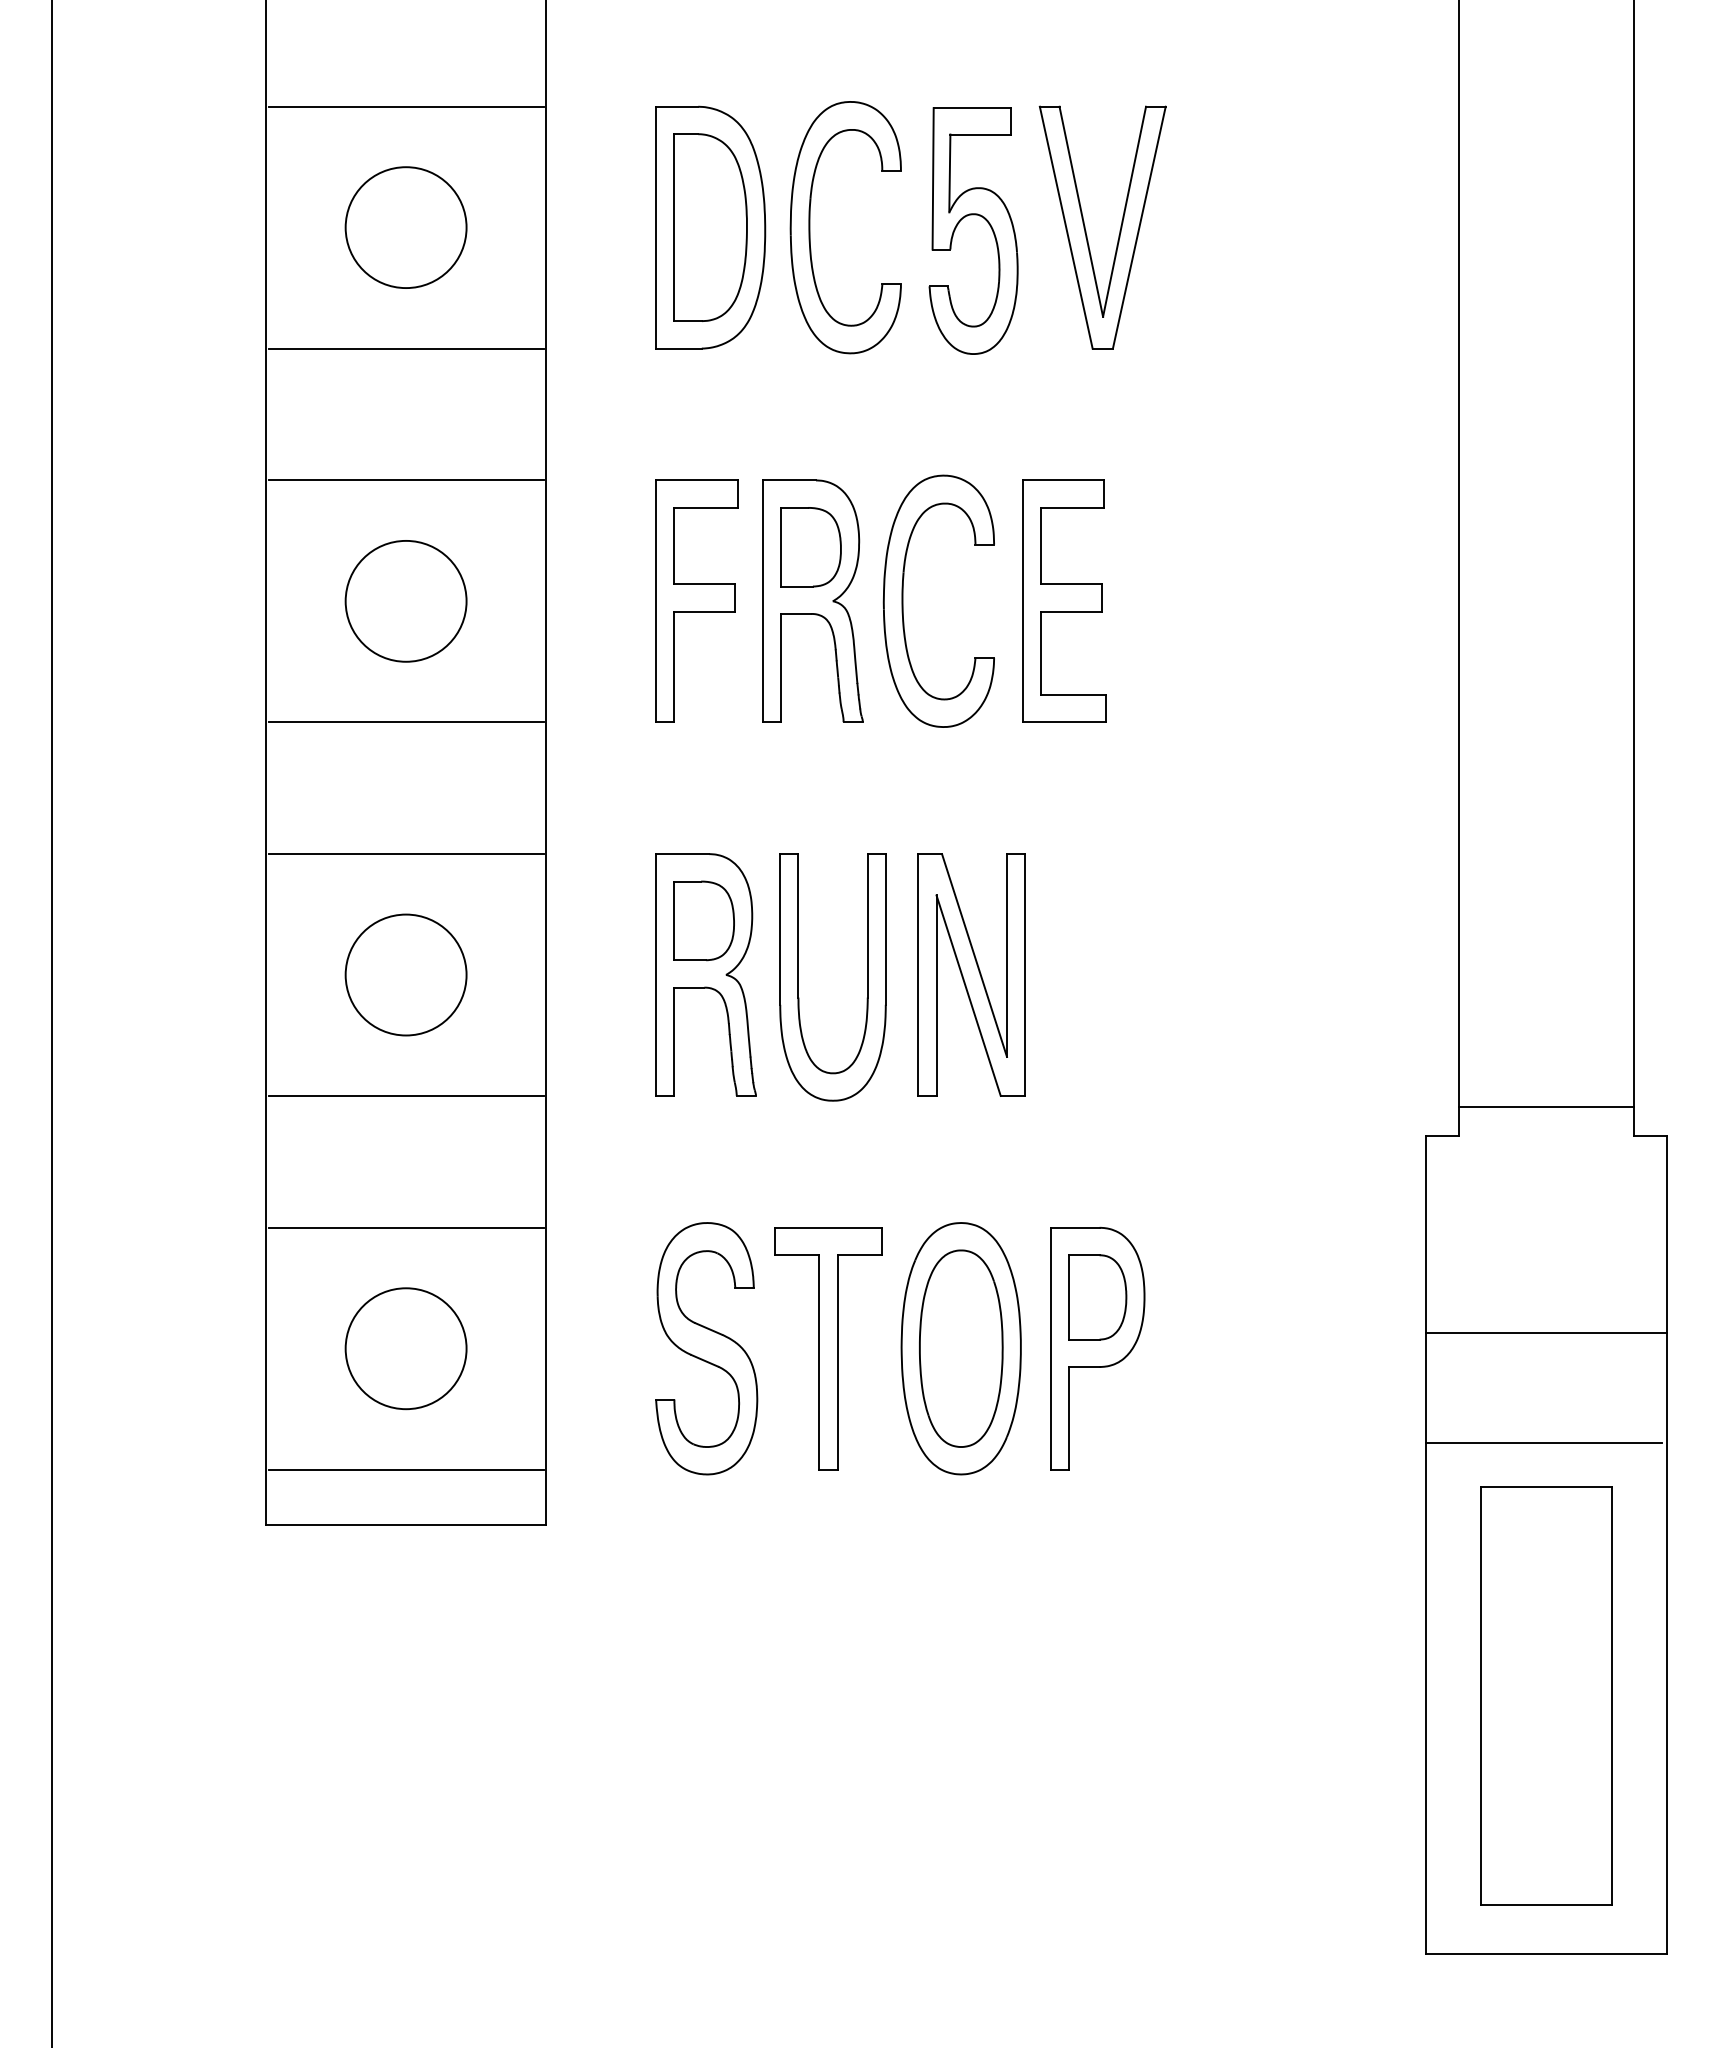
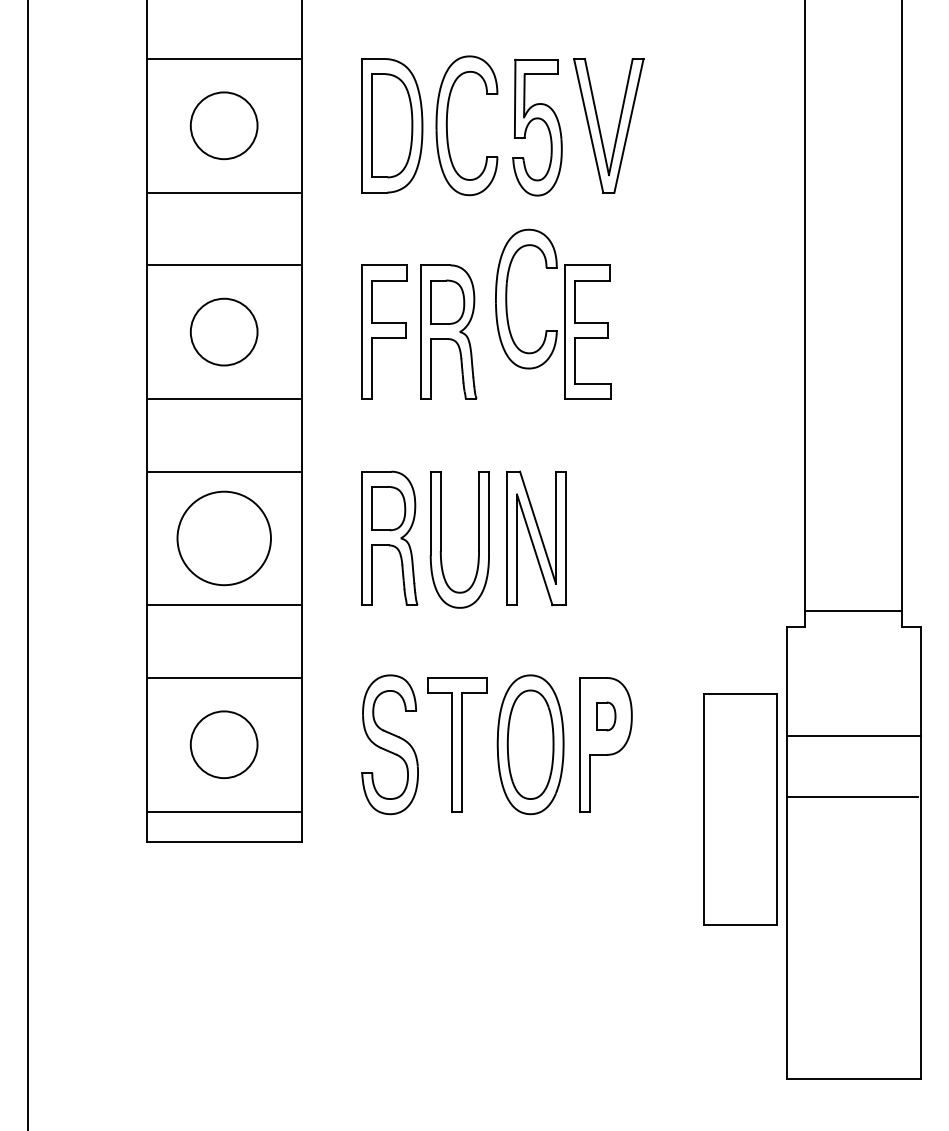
part: (904, 600) -> (507, 298), moved
circle: (404, 975) -> (223, 538), size x1.4
part: (1096, 1297) -> (605, 716), size x0.6
part: (1545, 1695) -> (740, 809), moved

